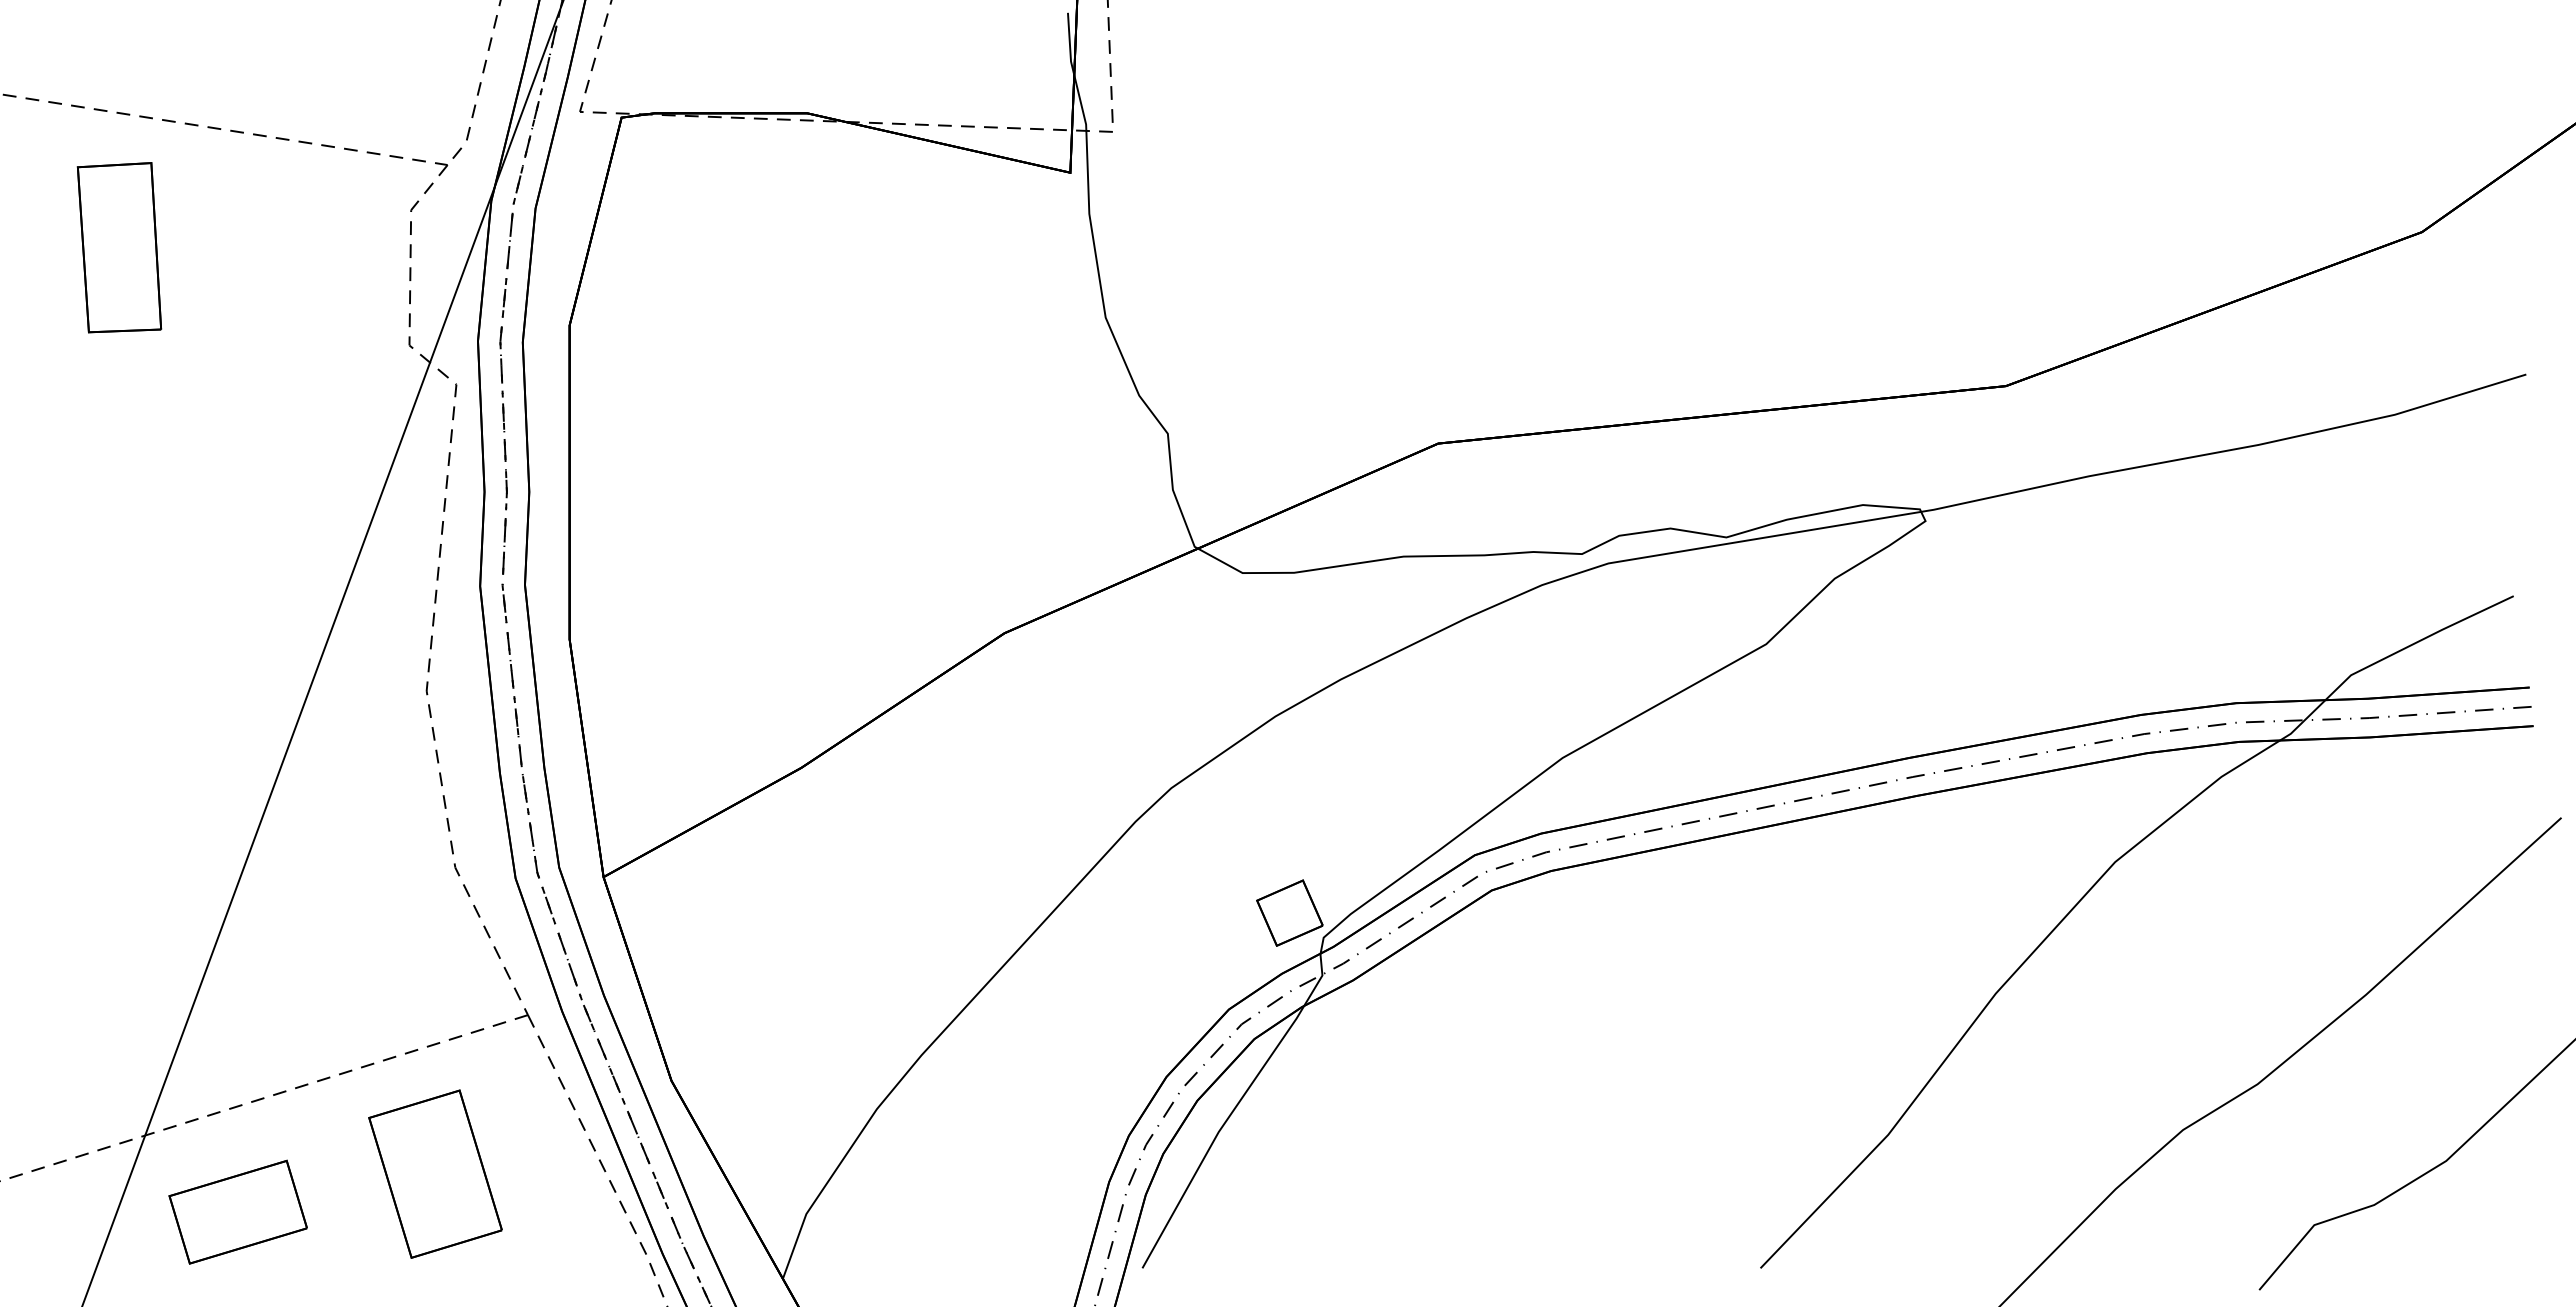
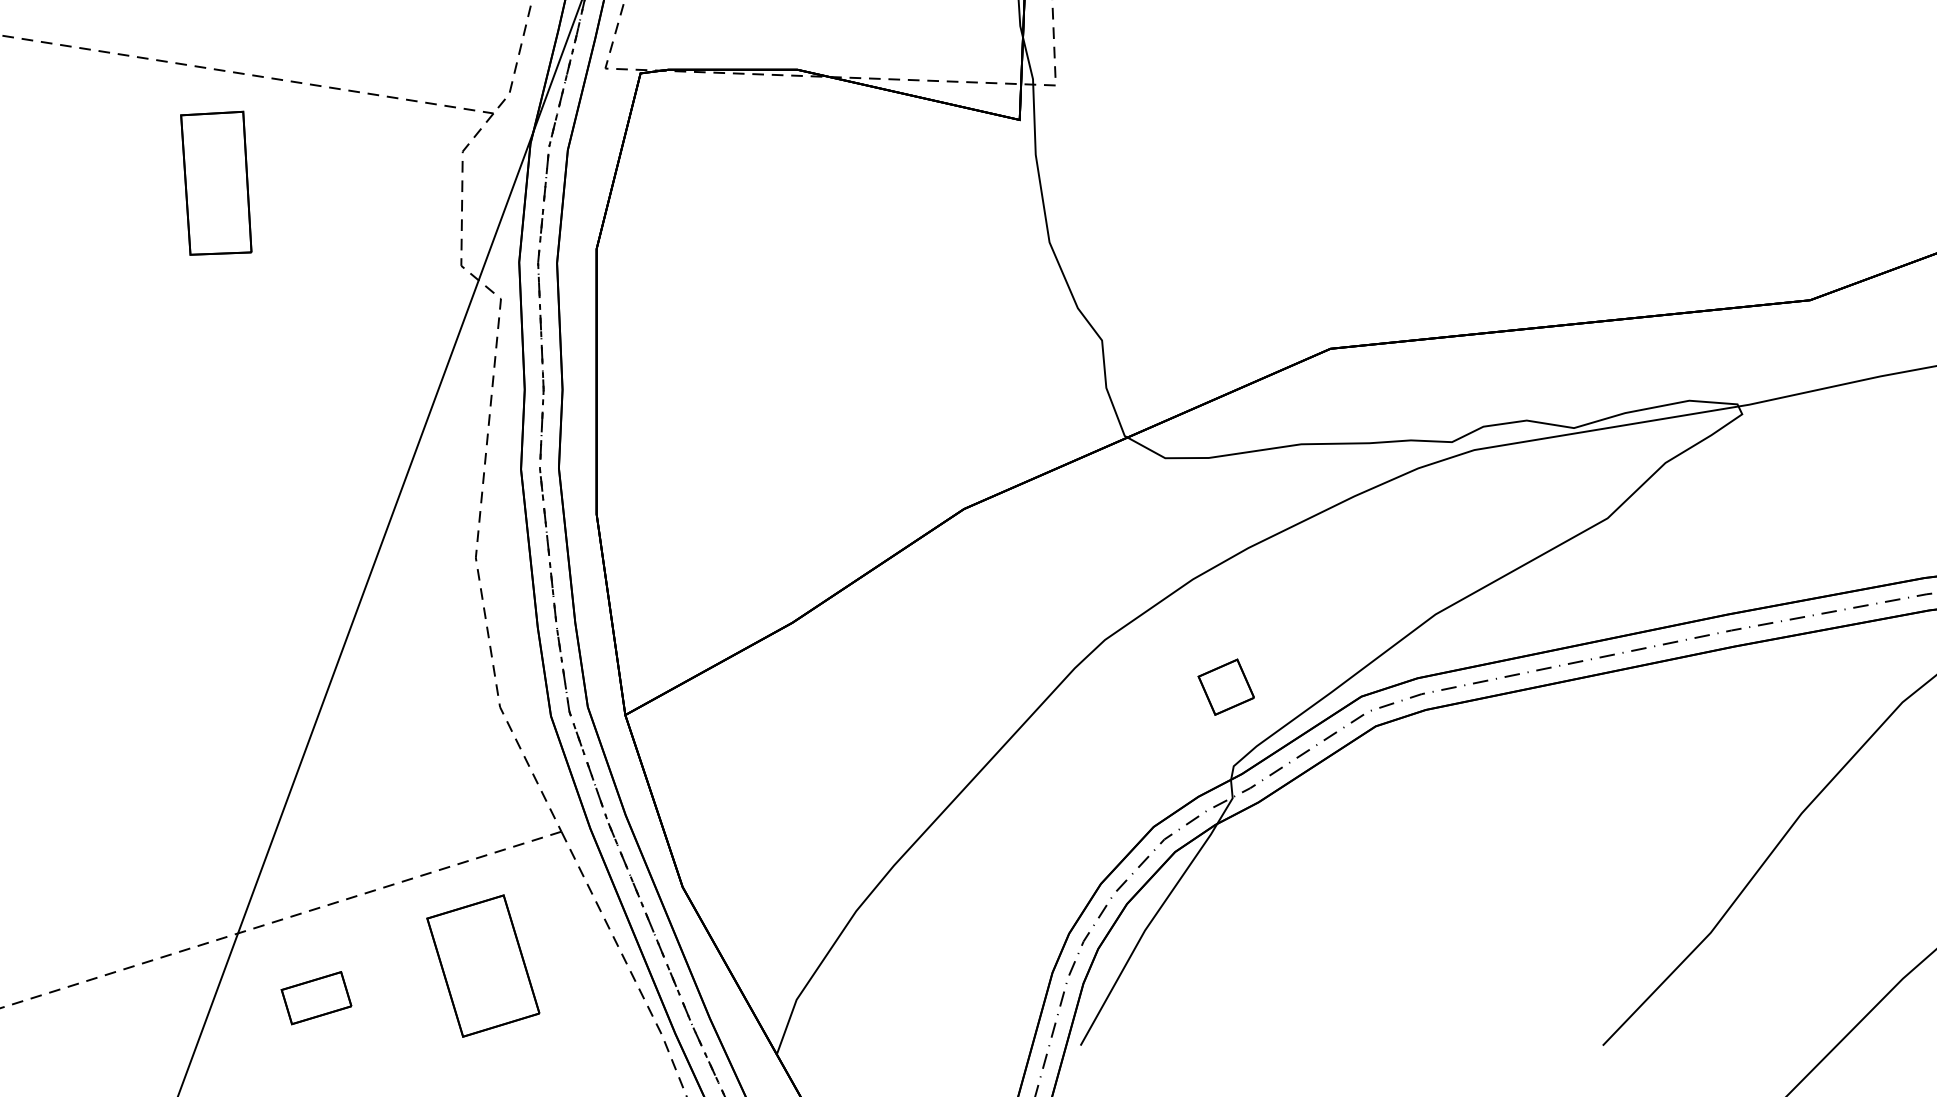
part: (1289, 912) -> (1225, 686), moved
part: (237, 1211) -> (316, 997), size x0.6

